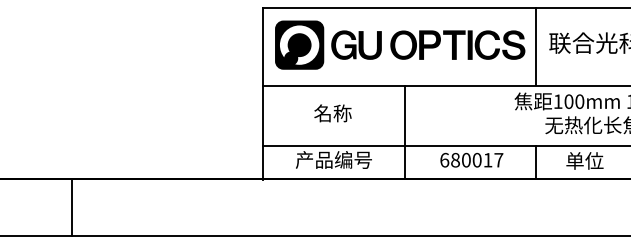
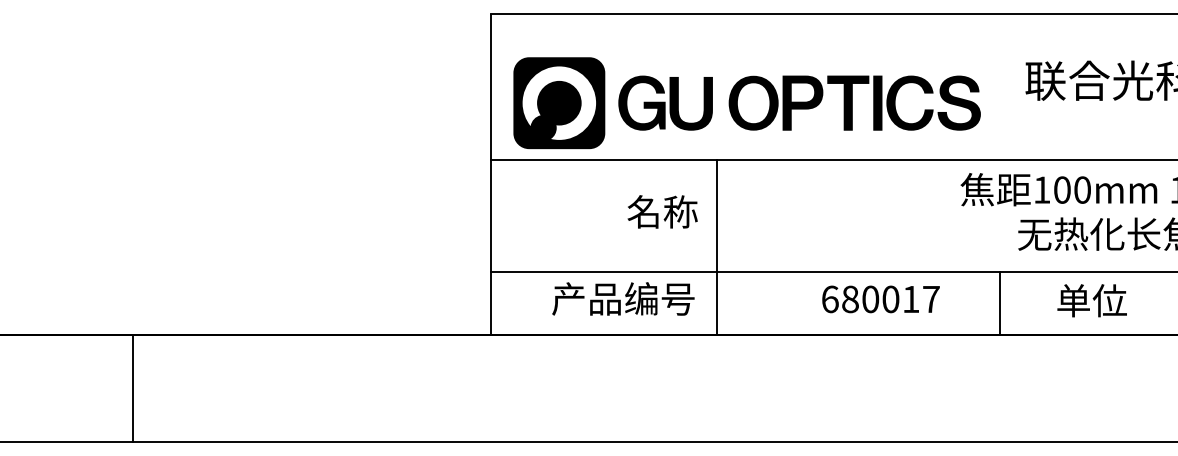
part: (400, 44) -> (747, 101), moved
line: (535, 46) -> (999, 87), removed
text: (332, 113) -> (661, 212), moved
line: (404, 132) -> (715, 247), moved

